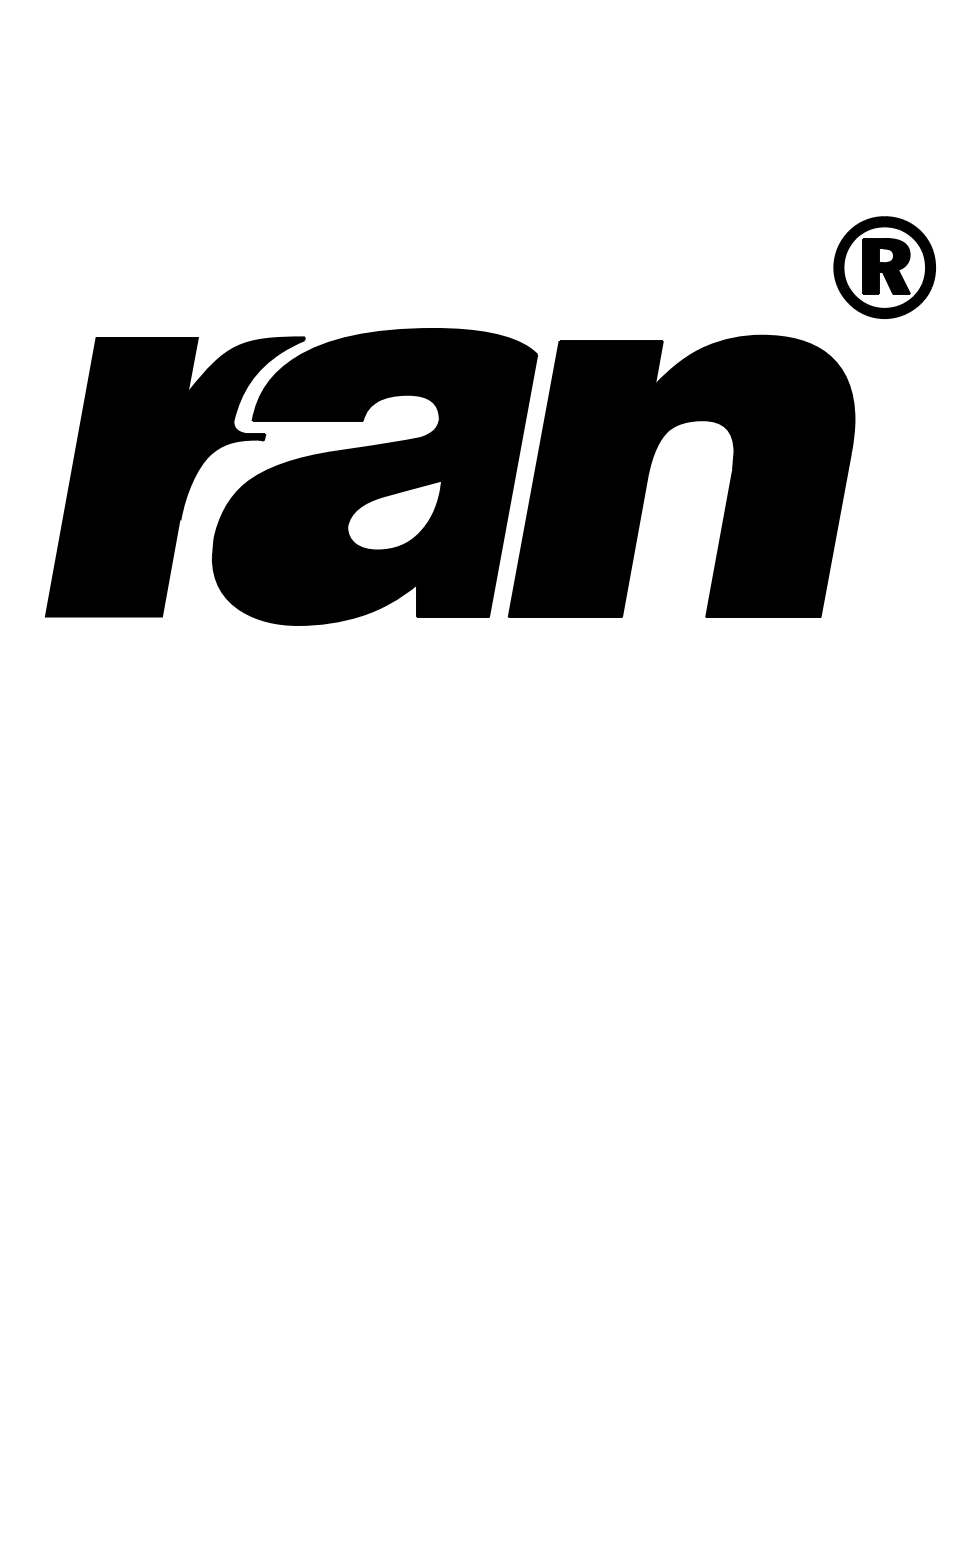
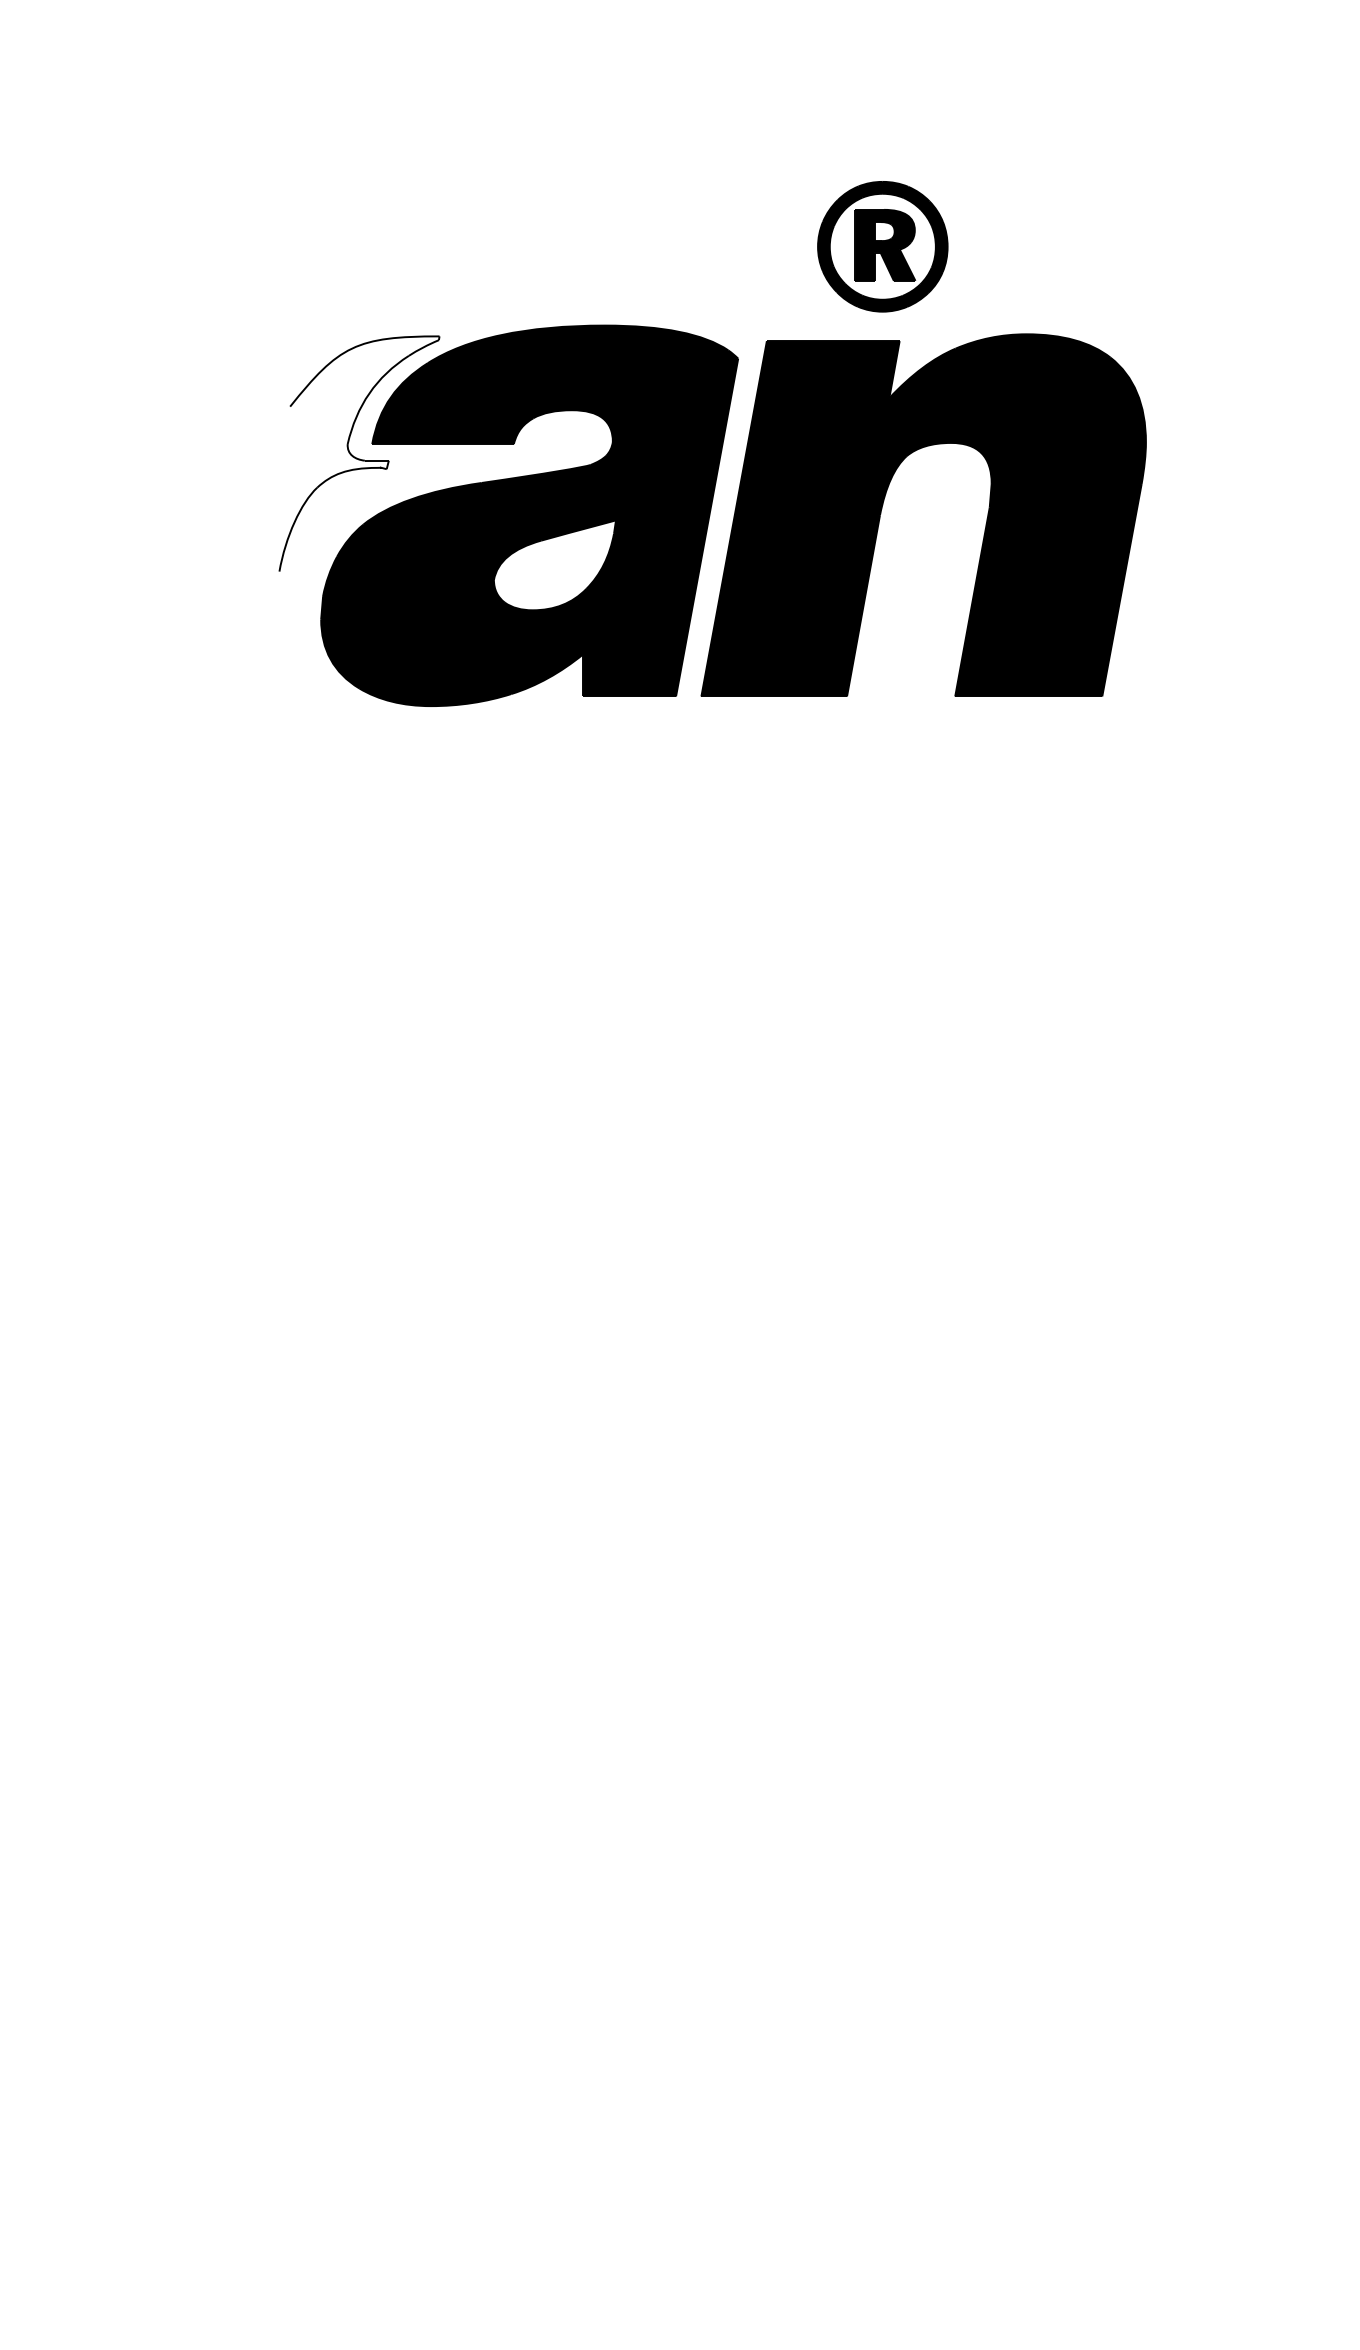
part: (884, 267) -> (882, 246), moved
fill: (174, 476) -> (272, 515), removed

